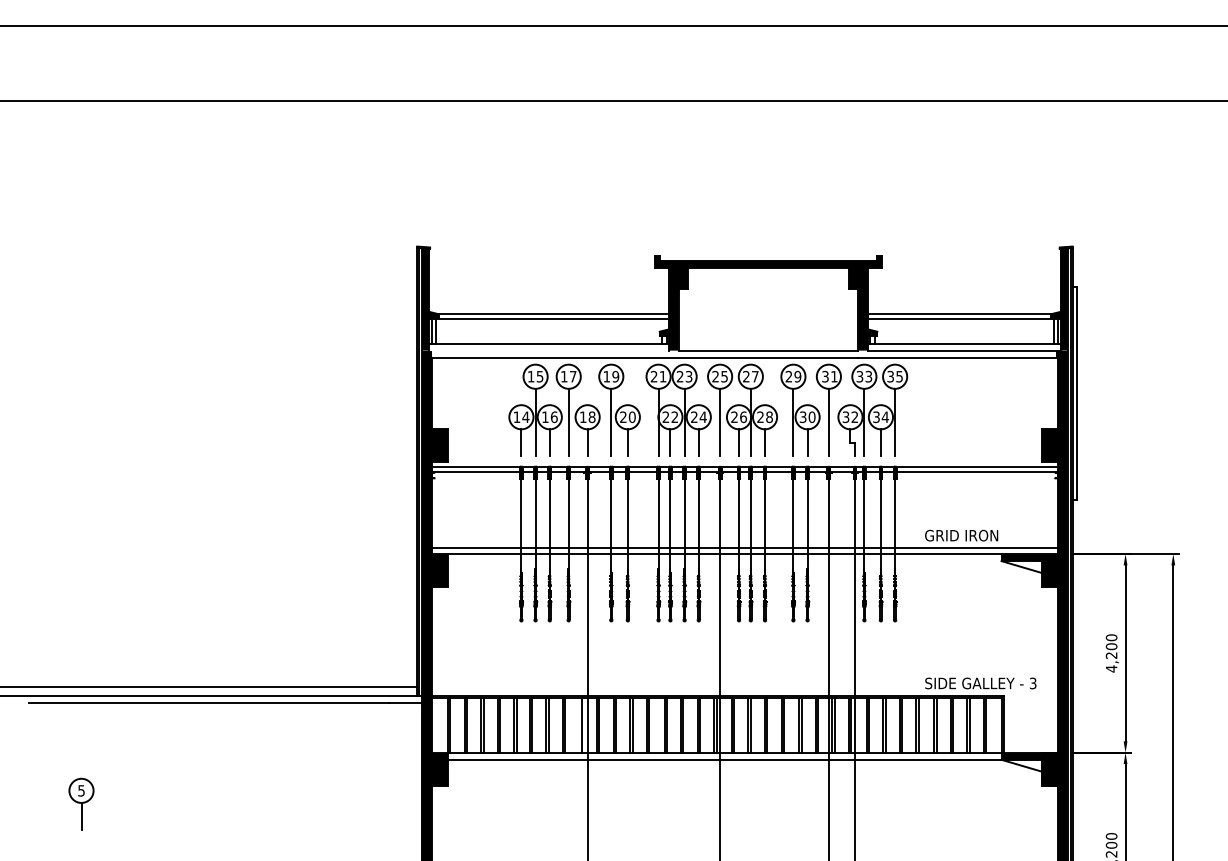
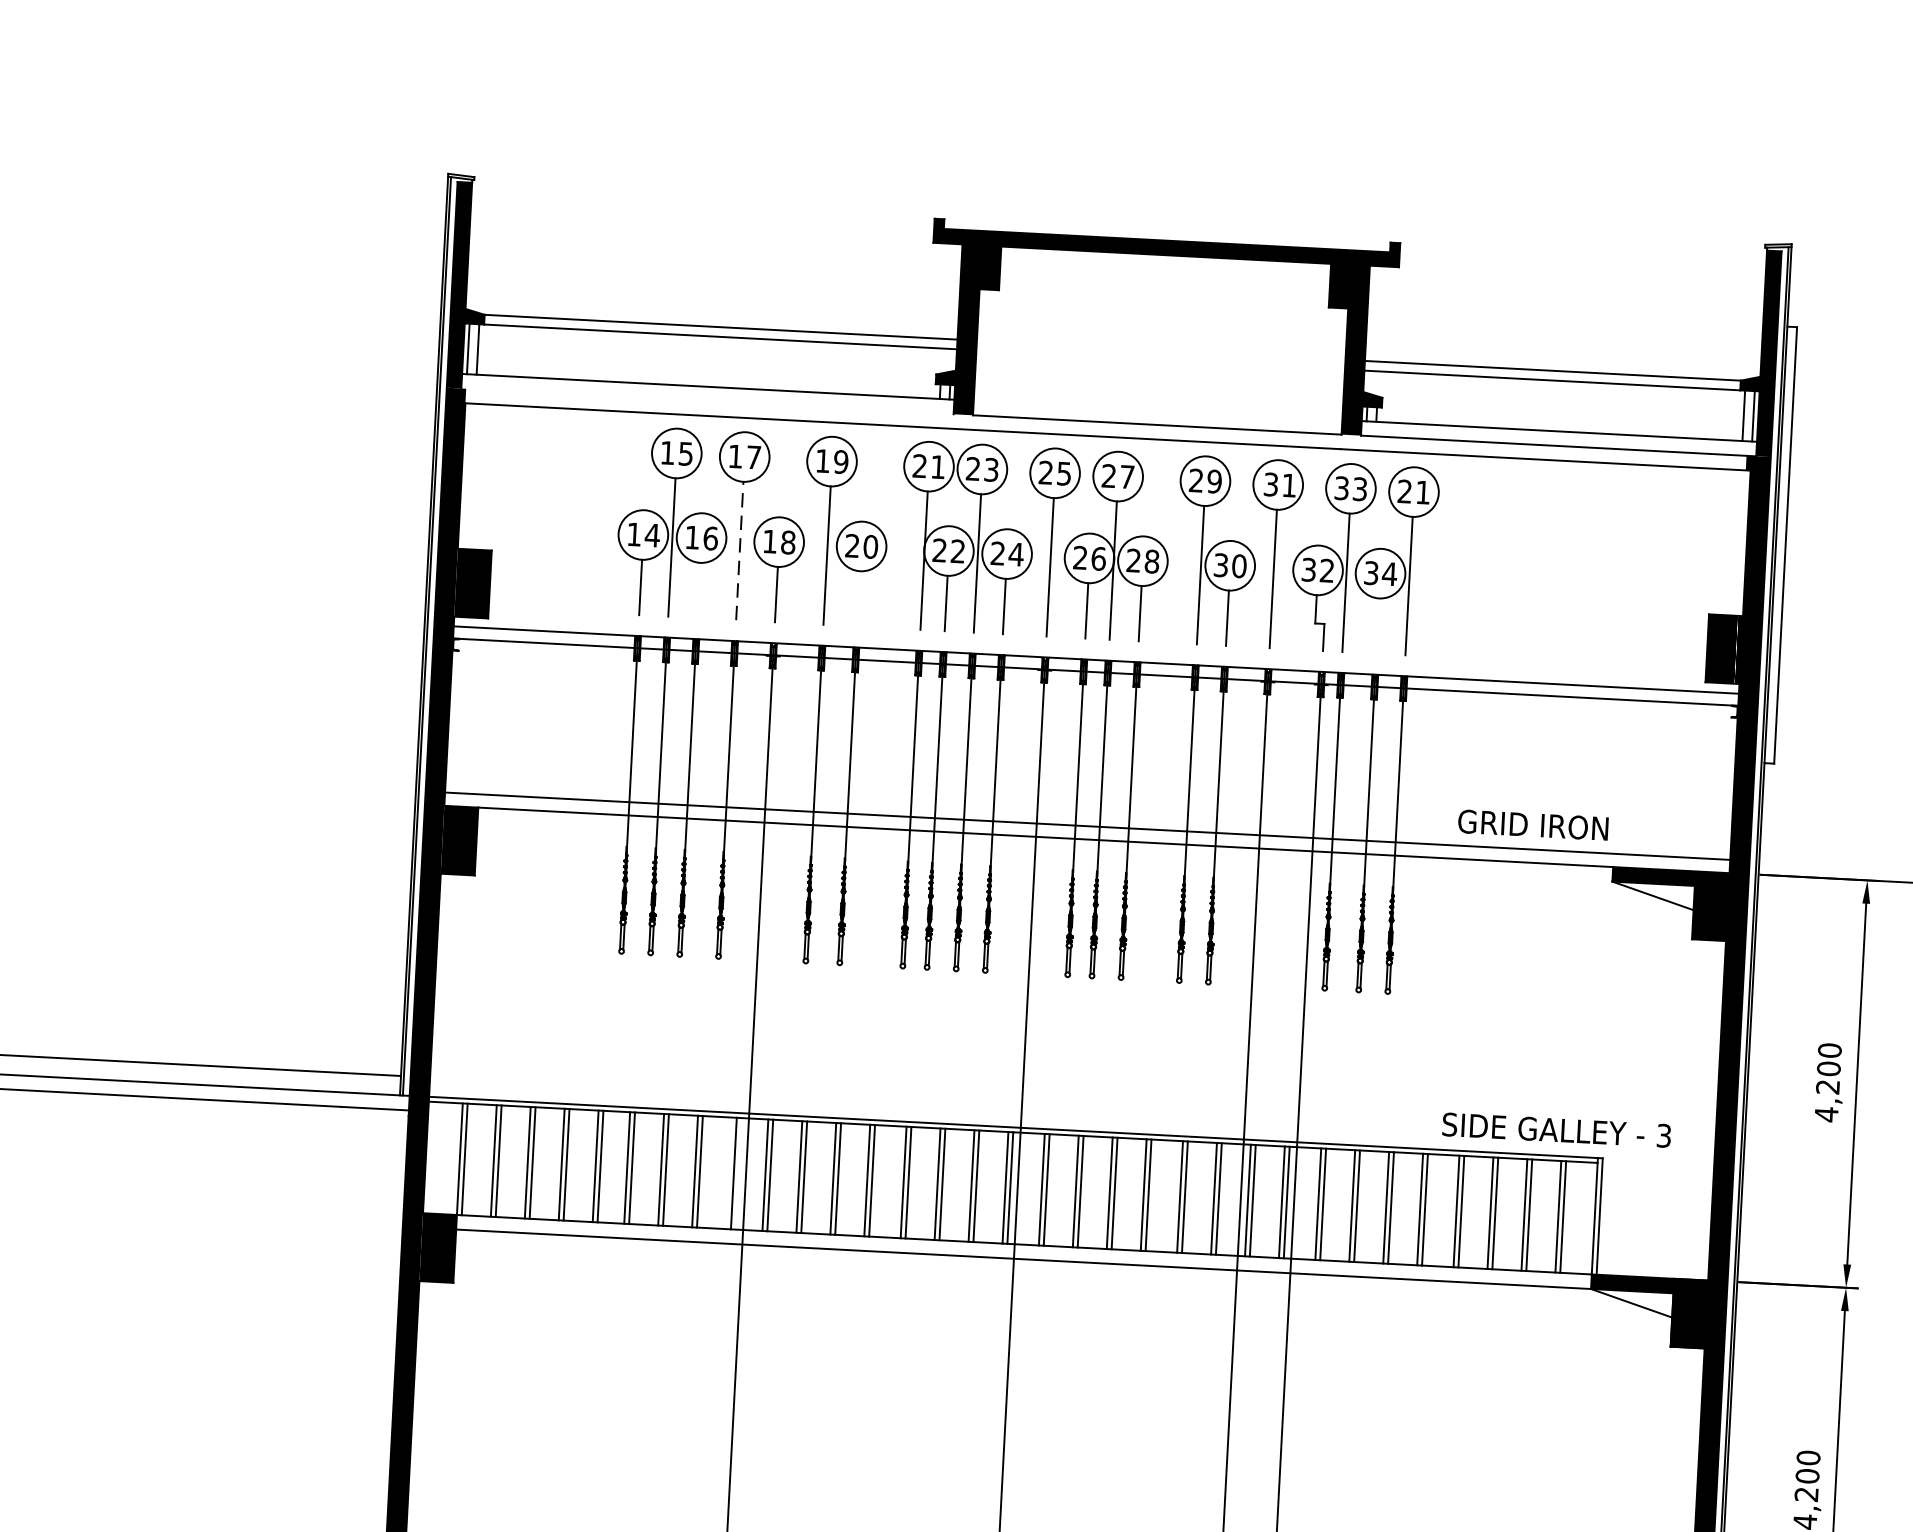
text: (894, 376) -> (1412, 491), 35 -> 21
line: (568, 422) -> (739, 550), solid -> dashed
line: (549, 442) -> (698, 589), removed
line: (627, 442) -> (858, 598), removed
line: (880, 442) -> (1376, 625), removed

